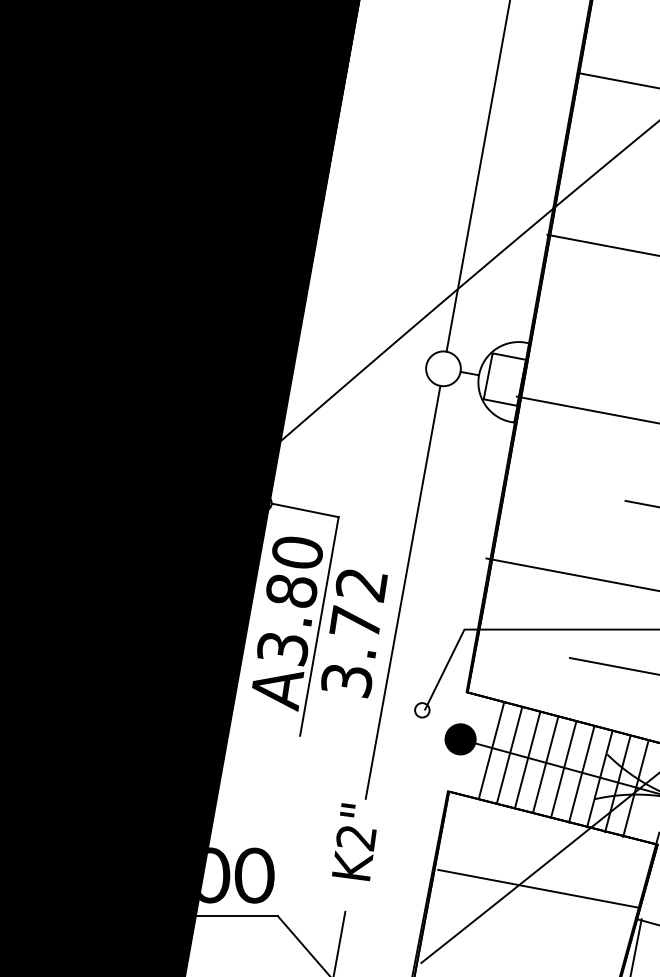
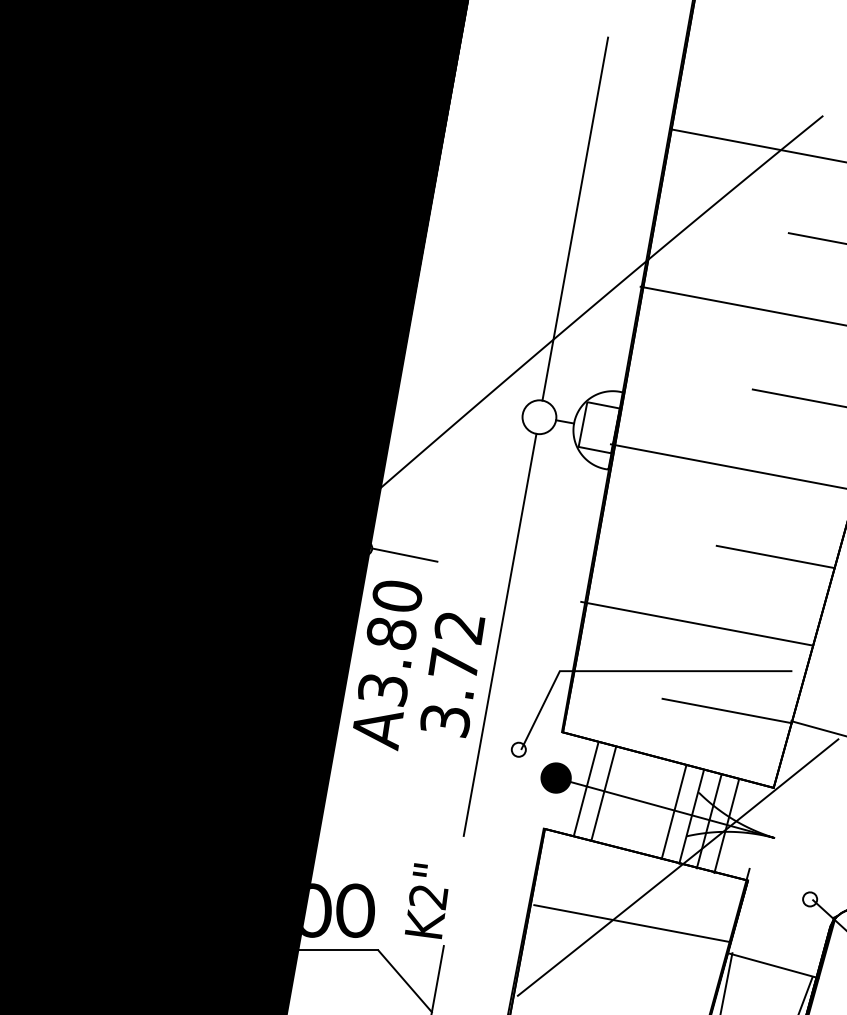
line: (319, 625) -> (418, 667), removed
line: (527, 760) -> (621, 798), removed
line: (545, 764) -> (638, 802), removed
line: (563, 769) -> (656, 807), removed
text: (354, 842) -> (426, 901), moved

